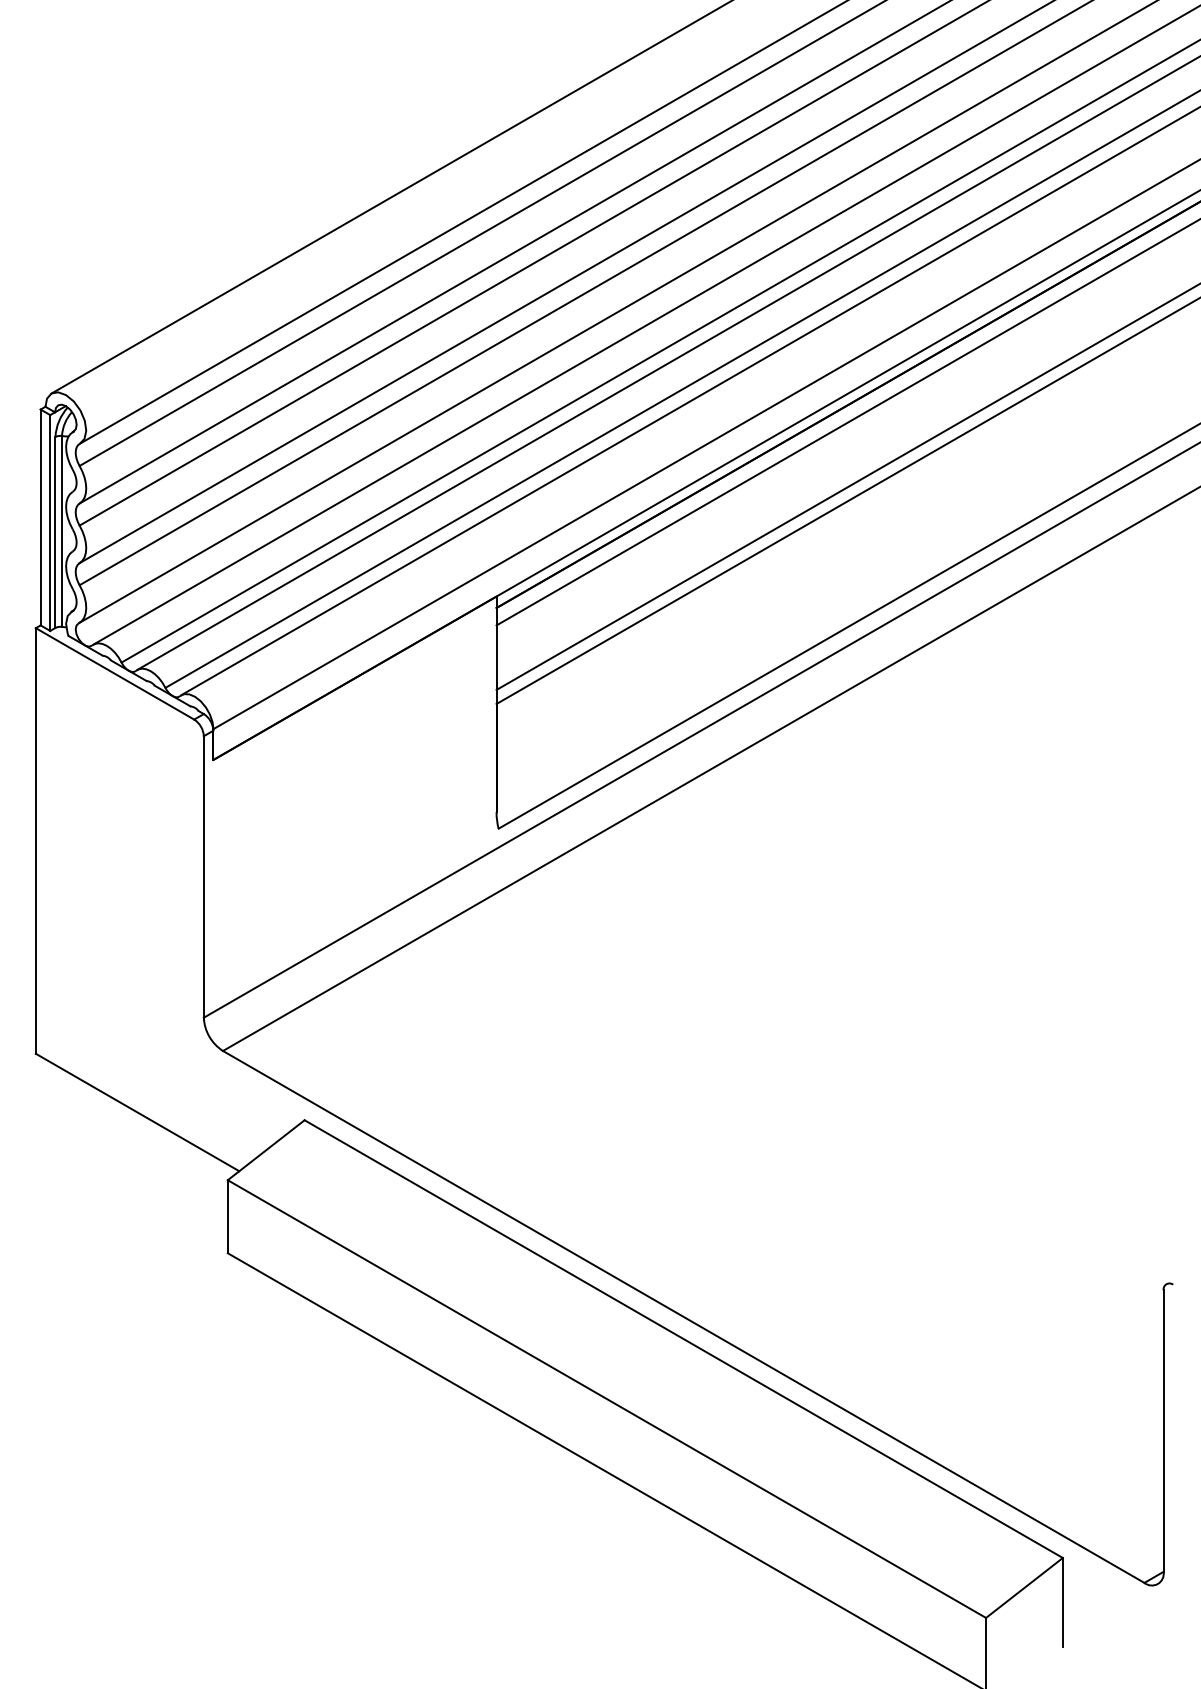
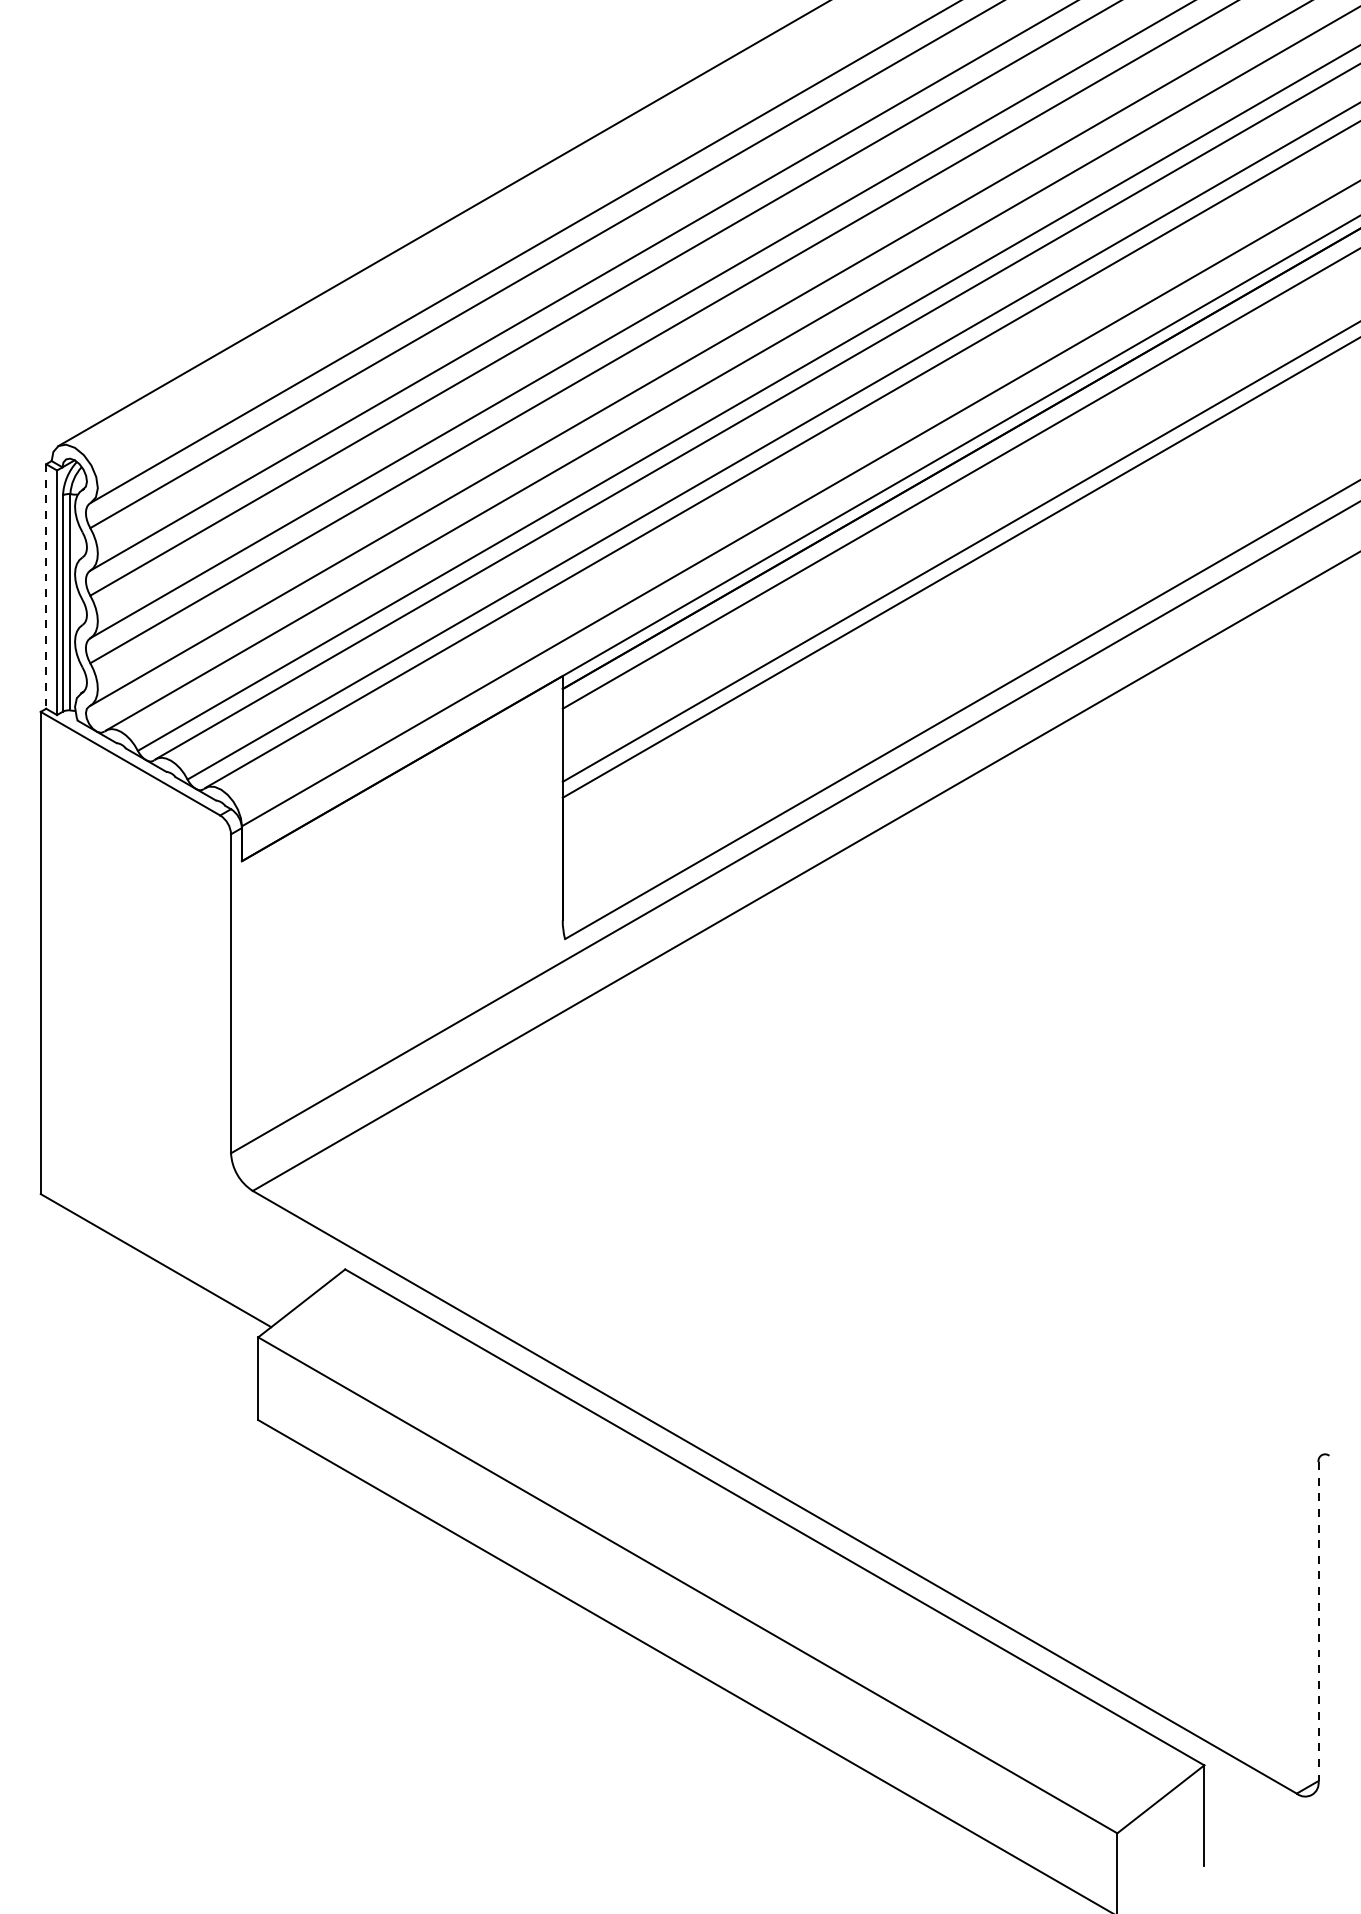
line: (40, 517) -> (46, 586), solid -> dashed
line: (1163, 1431) -> (1318, 1622), solid -> dashed

